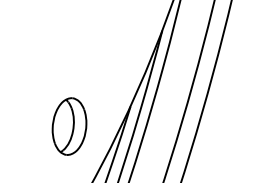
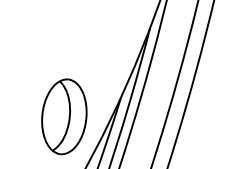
part: (69, 126) -> (64, 116), size x1.43

